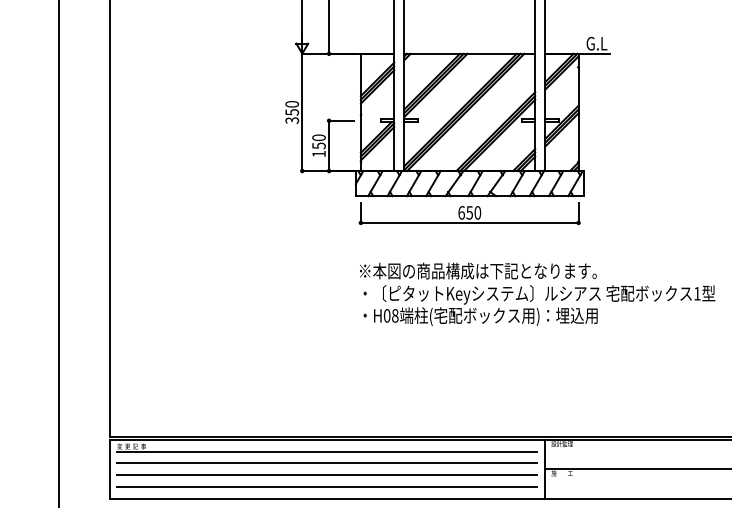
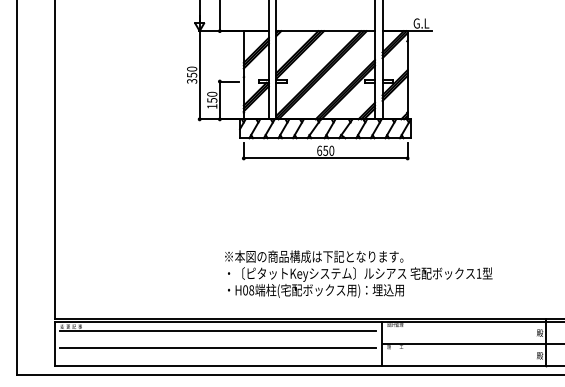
text: (537, 293) -> (358, 273), moved
line: (327, 463) -> (218, 339), removed
line: (327, 487) -> (218, 357), removed

